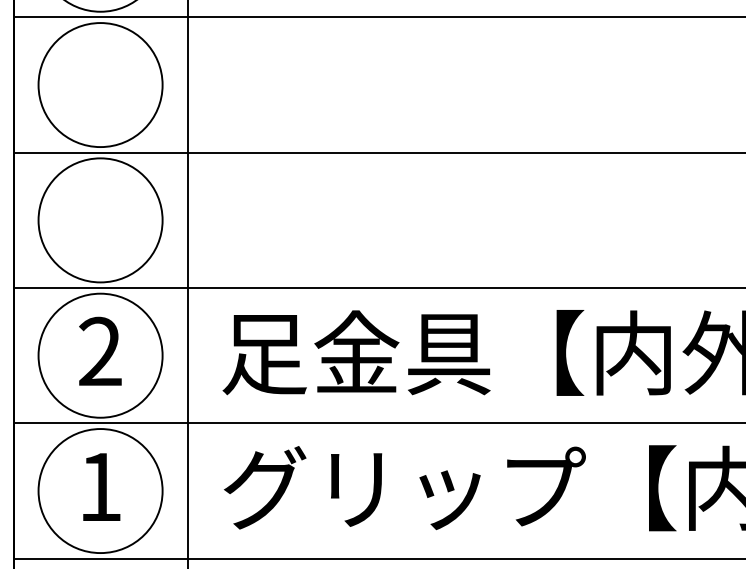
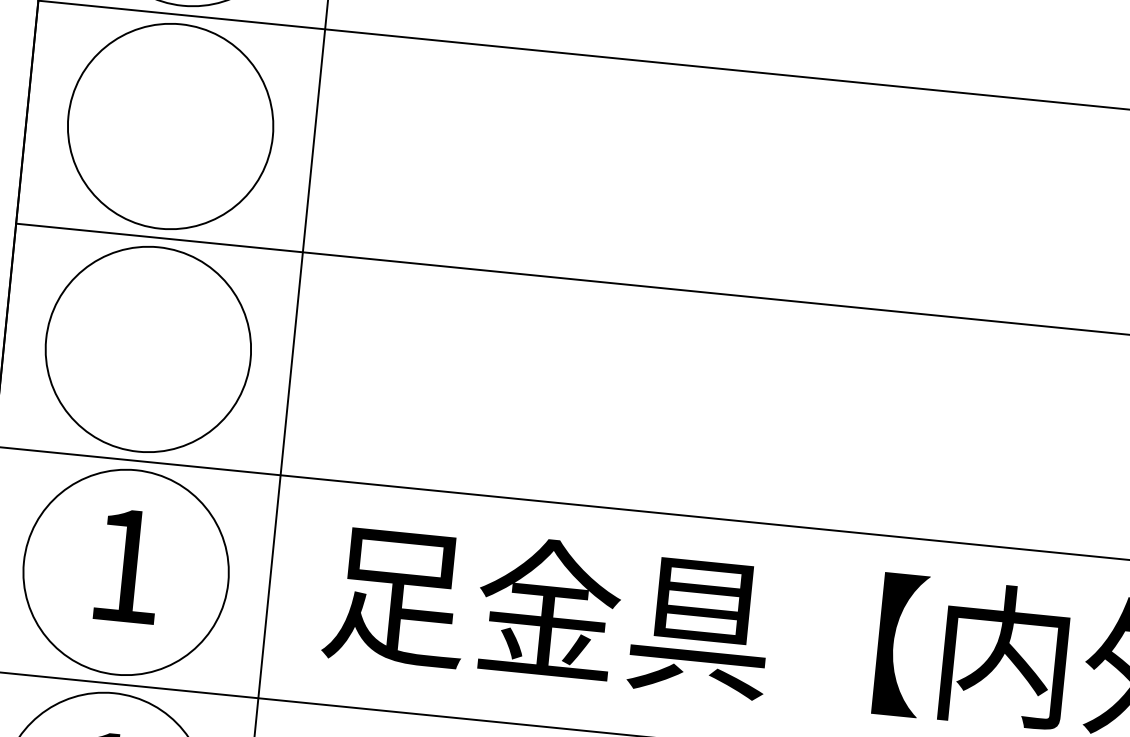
text: (100, 350) -> (126, 563), 2 -> 1

